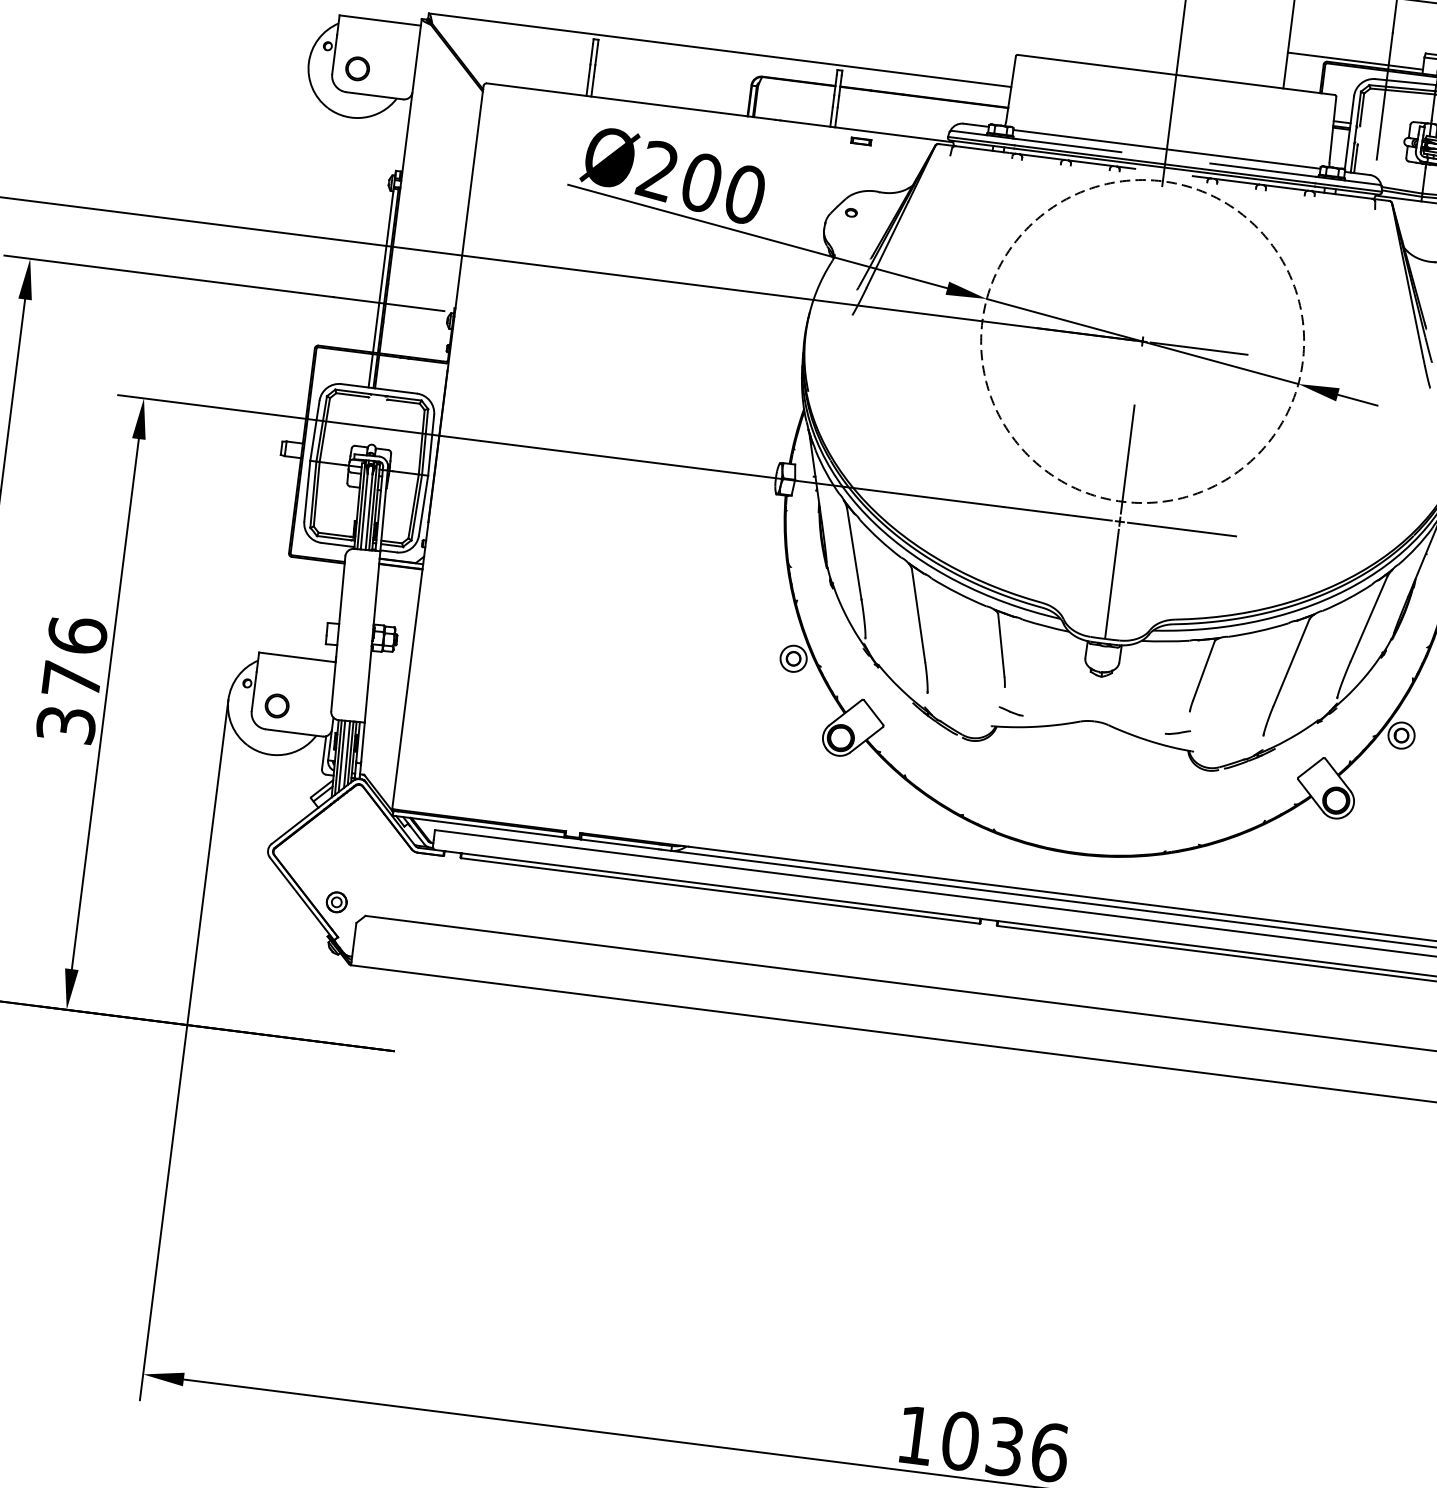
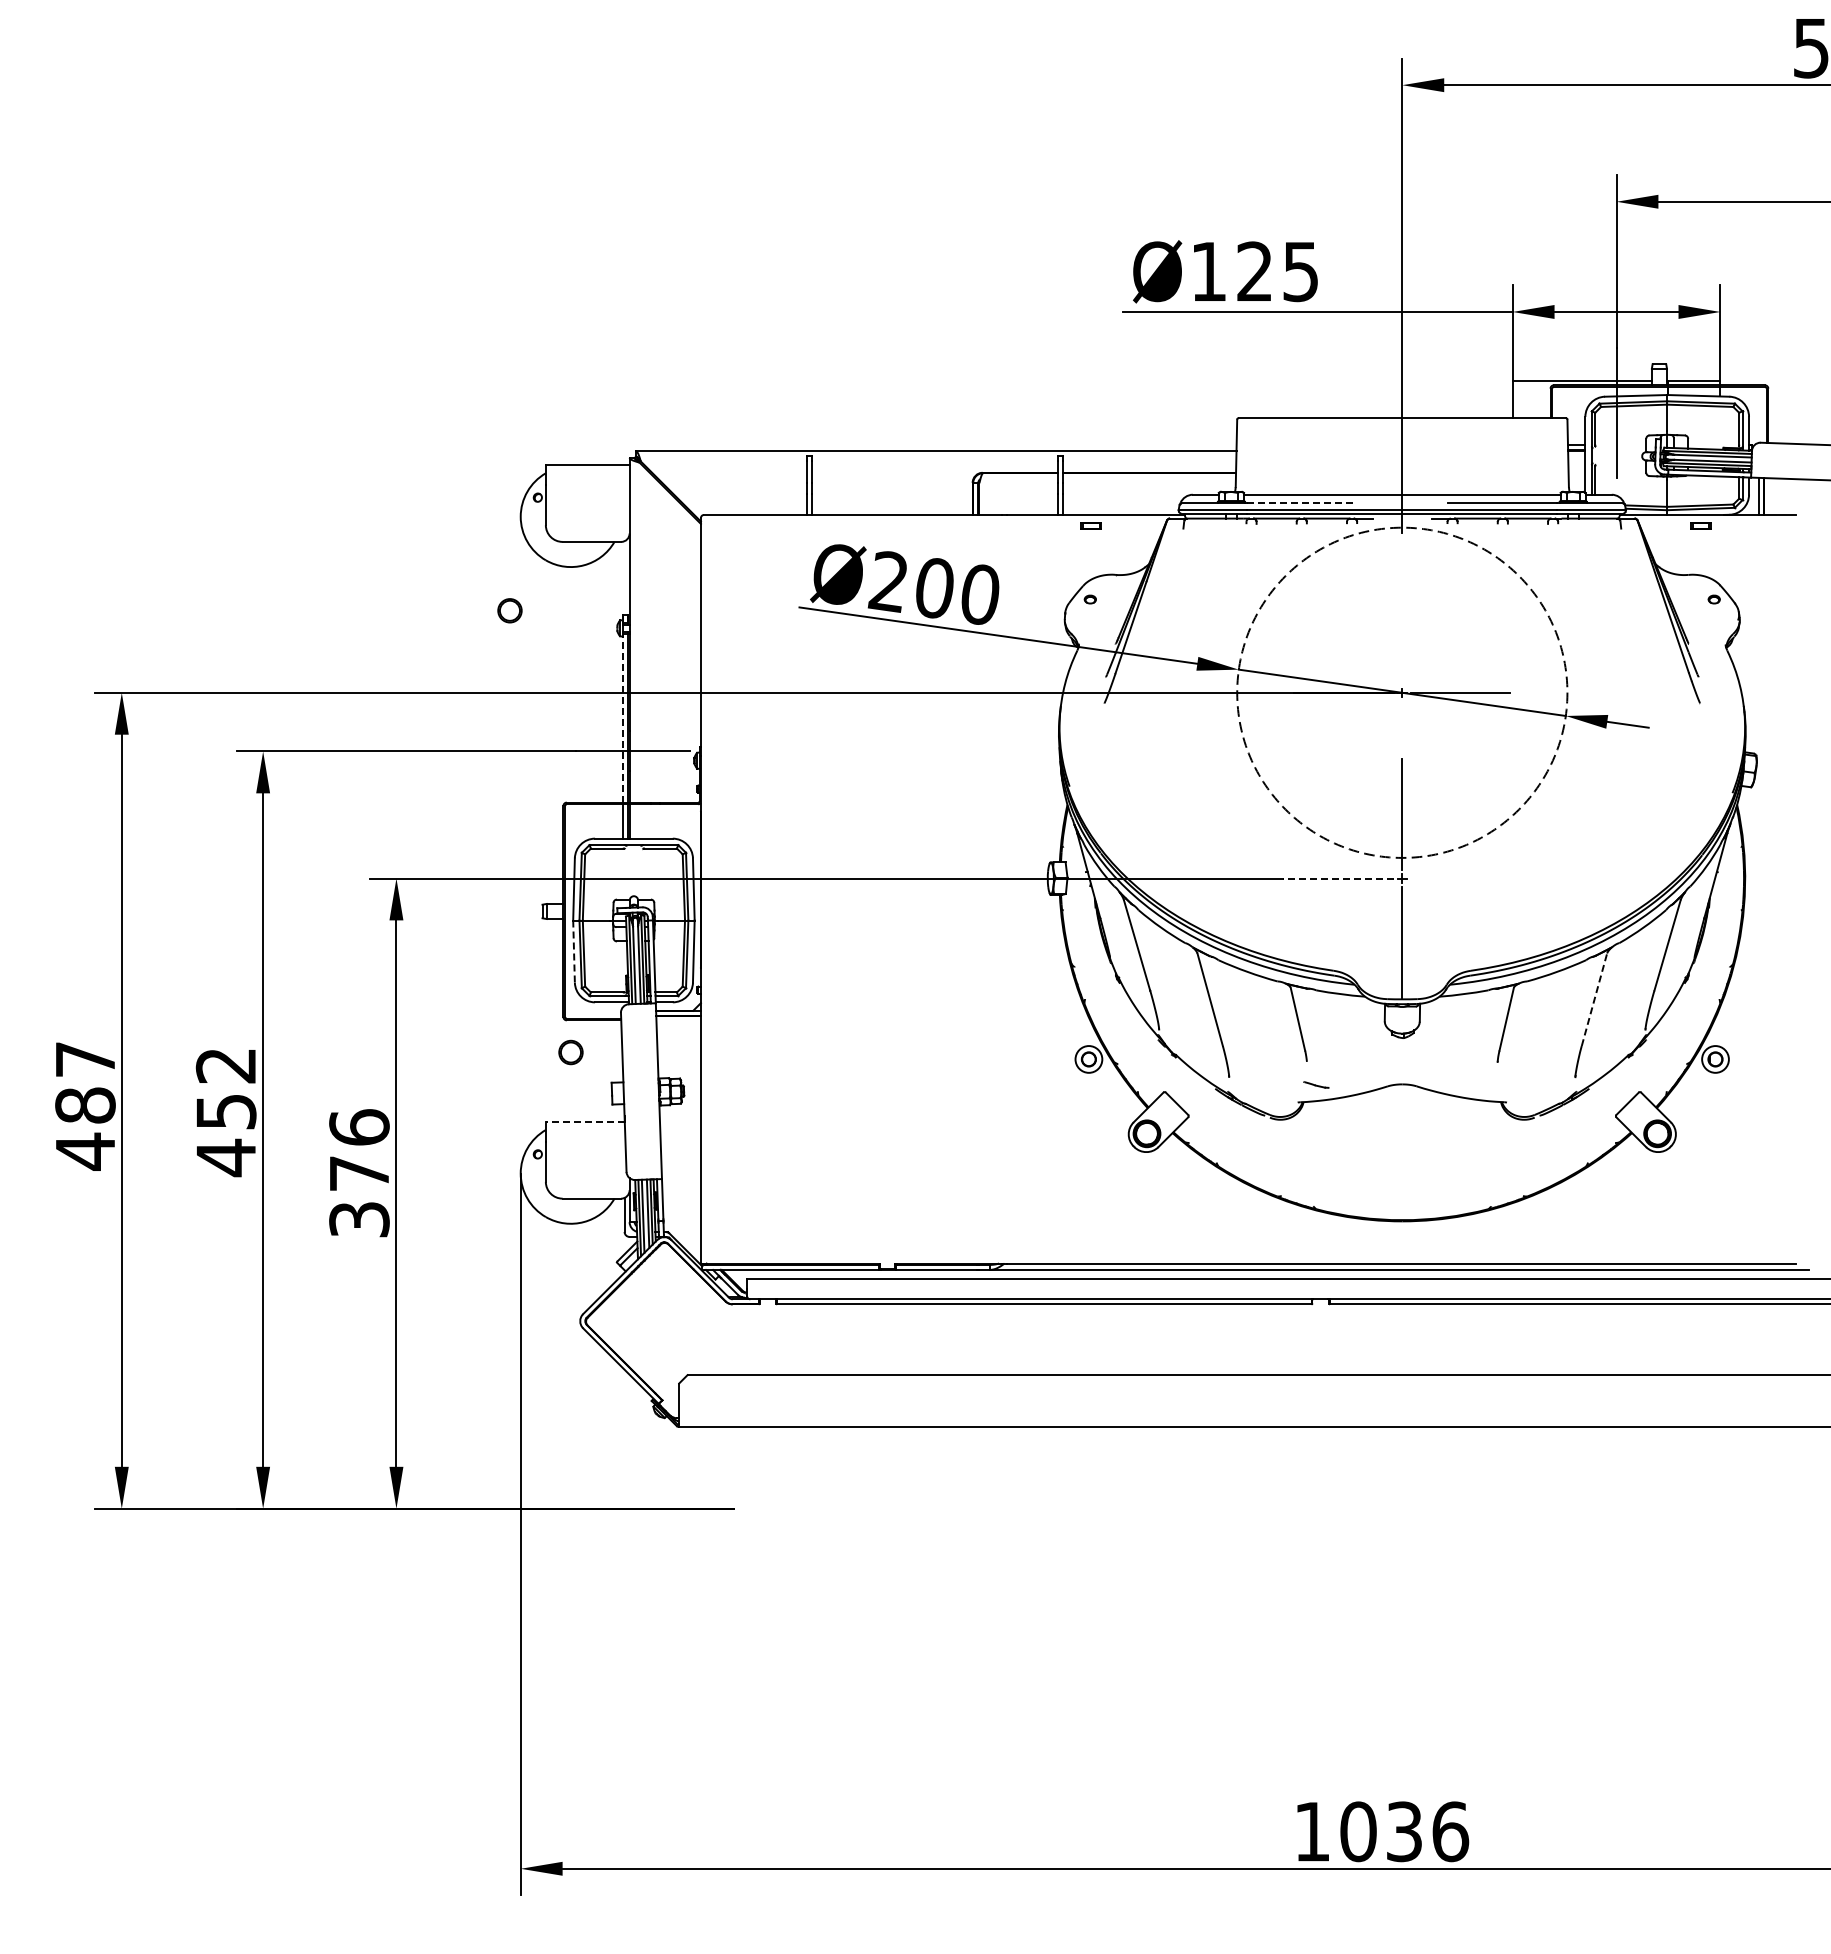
part: (357, 68) -> (509, 610), moved
line: (1068, 145) -> (1301, 503), solid -> dashed
line: (383, 269) -> (622, 717), solid -> dashed
line: (307, 492) -> (574, 952), solid -> dashed
line: (1057, 513) -> (1338, 878), solid -> dashed
line: (1182, 529) -> (1466, 878), removed
line: (296, 657) -> (584, 1121), solid -> dashed
line: (1291, 662) -> (1594, 999), solid -> dashed
part: (276, 705) -> (570, 1052), moved
line: (1178, 732) -> (1488, 1084), removed
part: (336, 902) -> (656, 1365), removed

